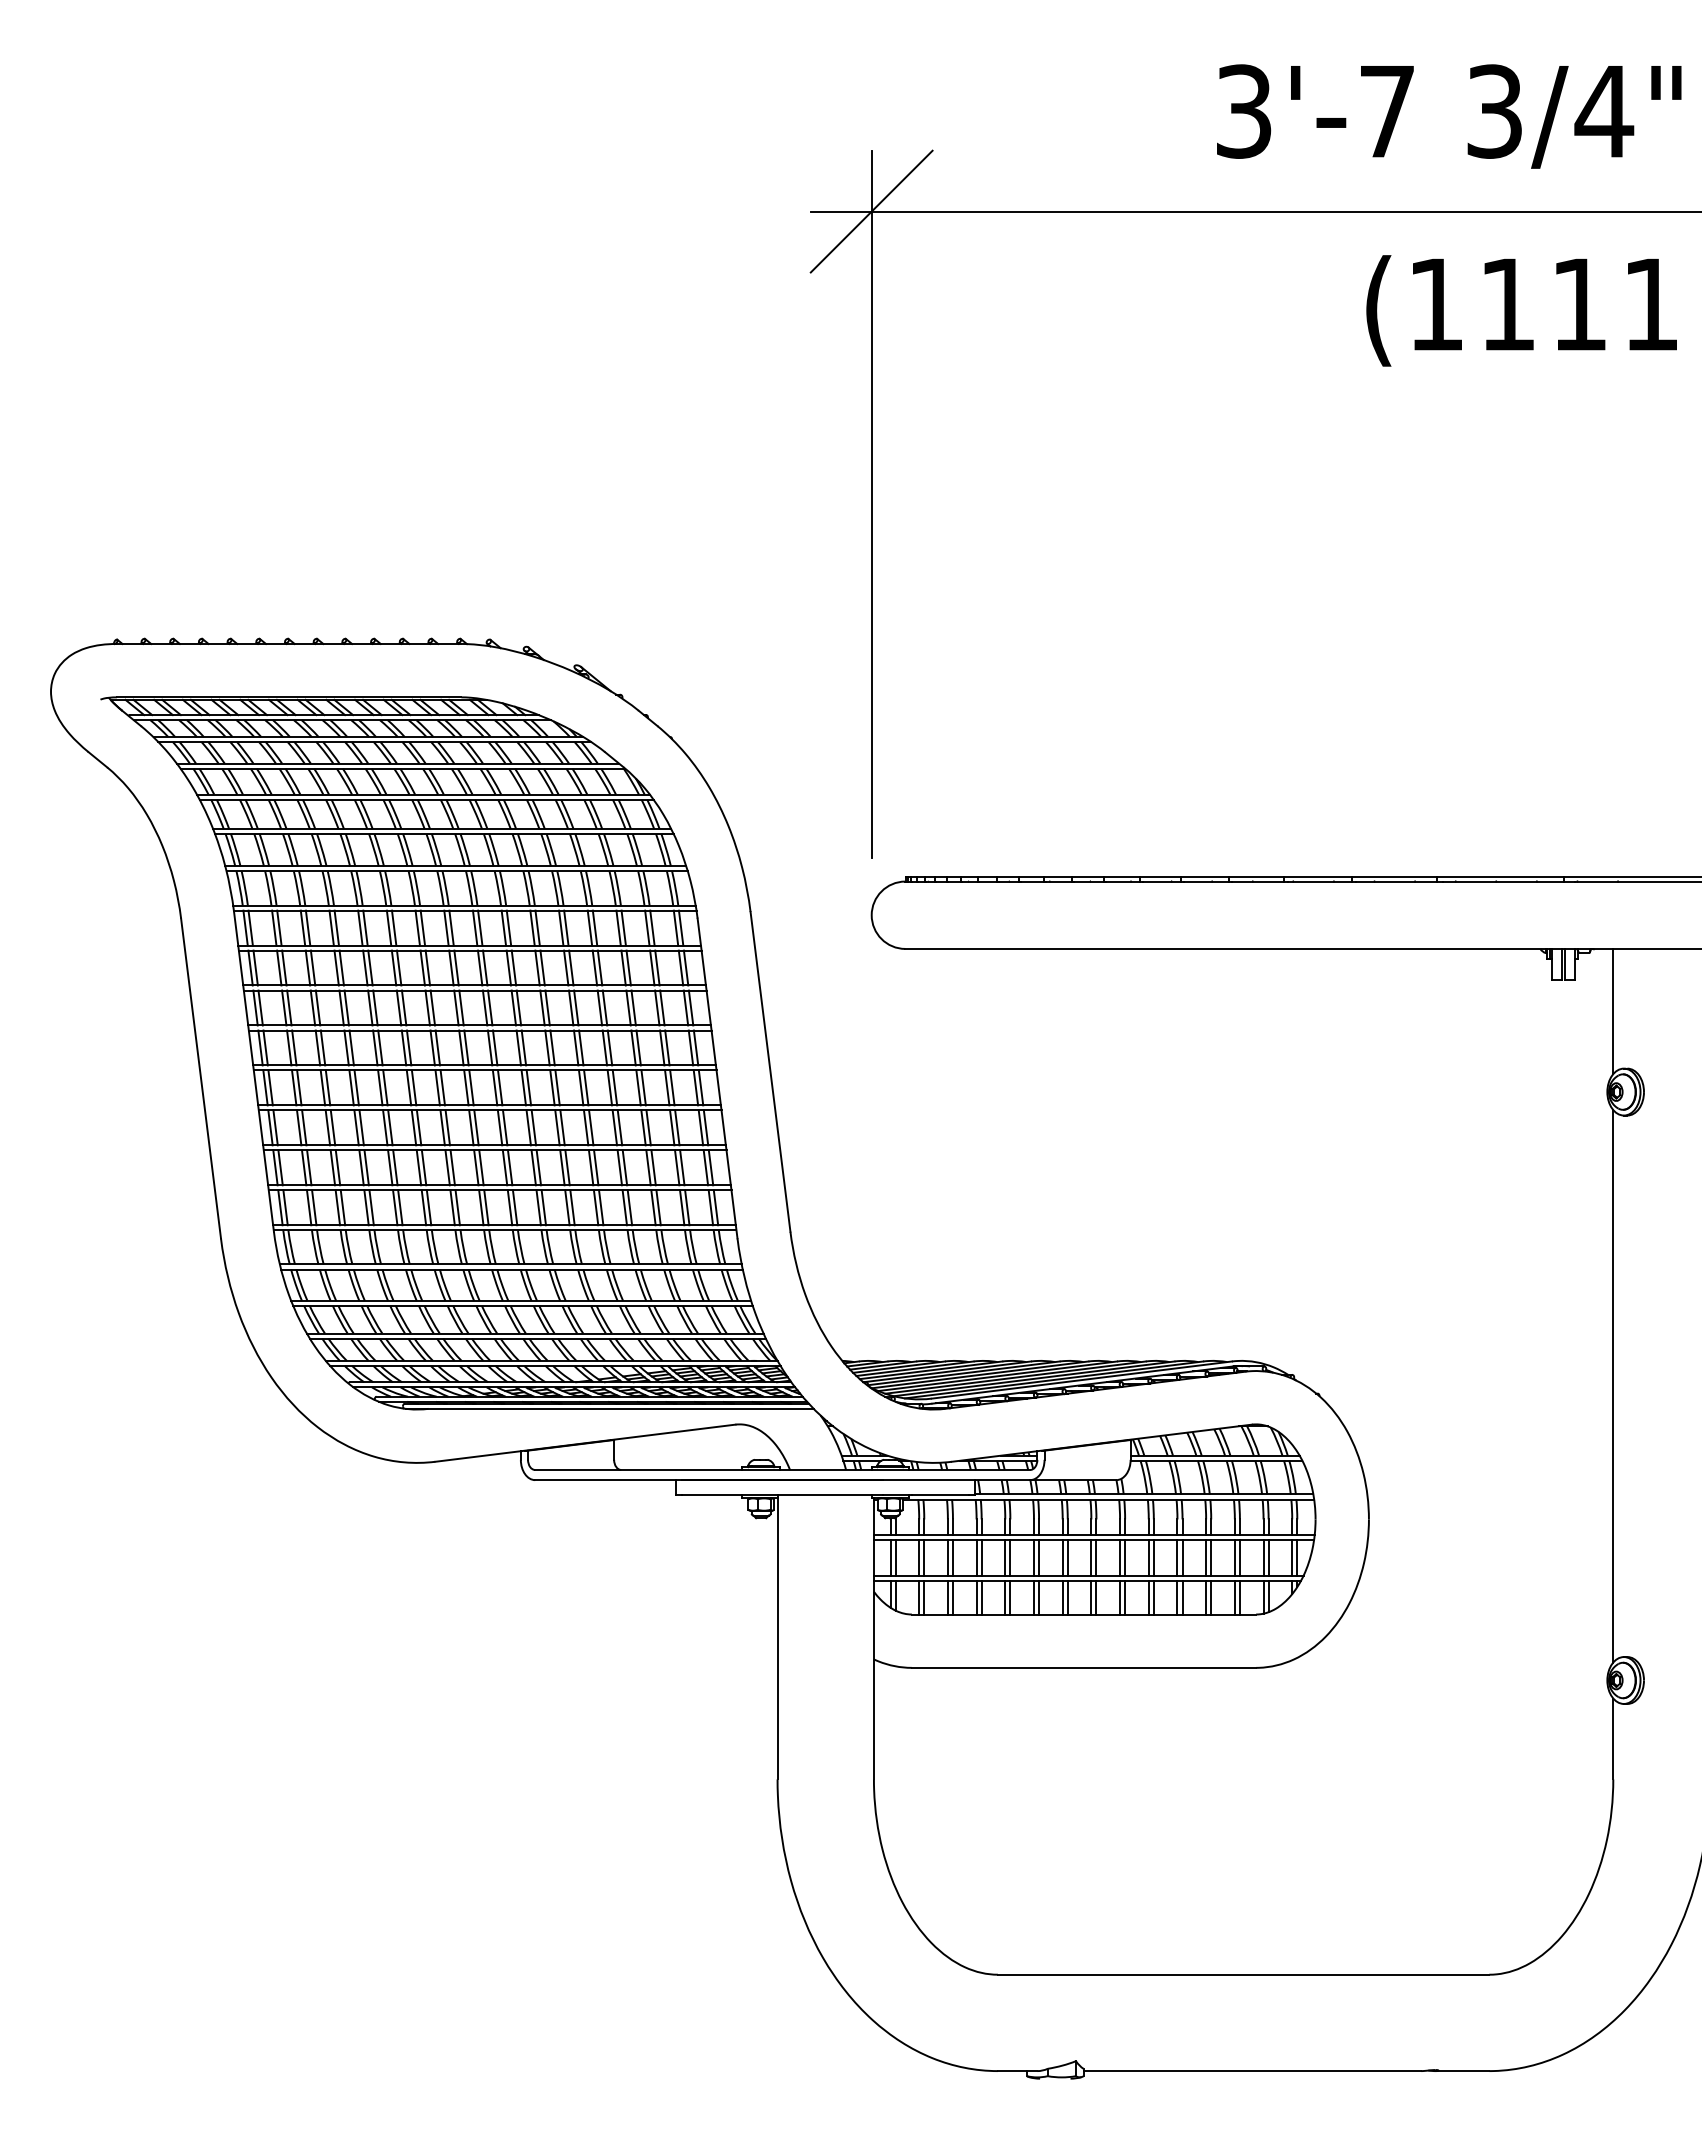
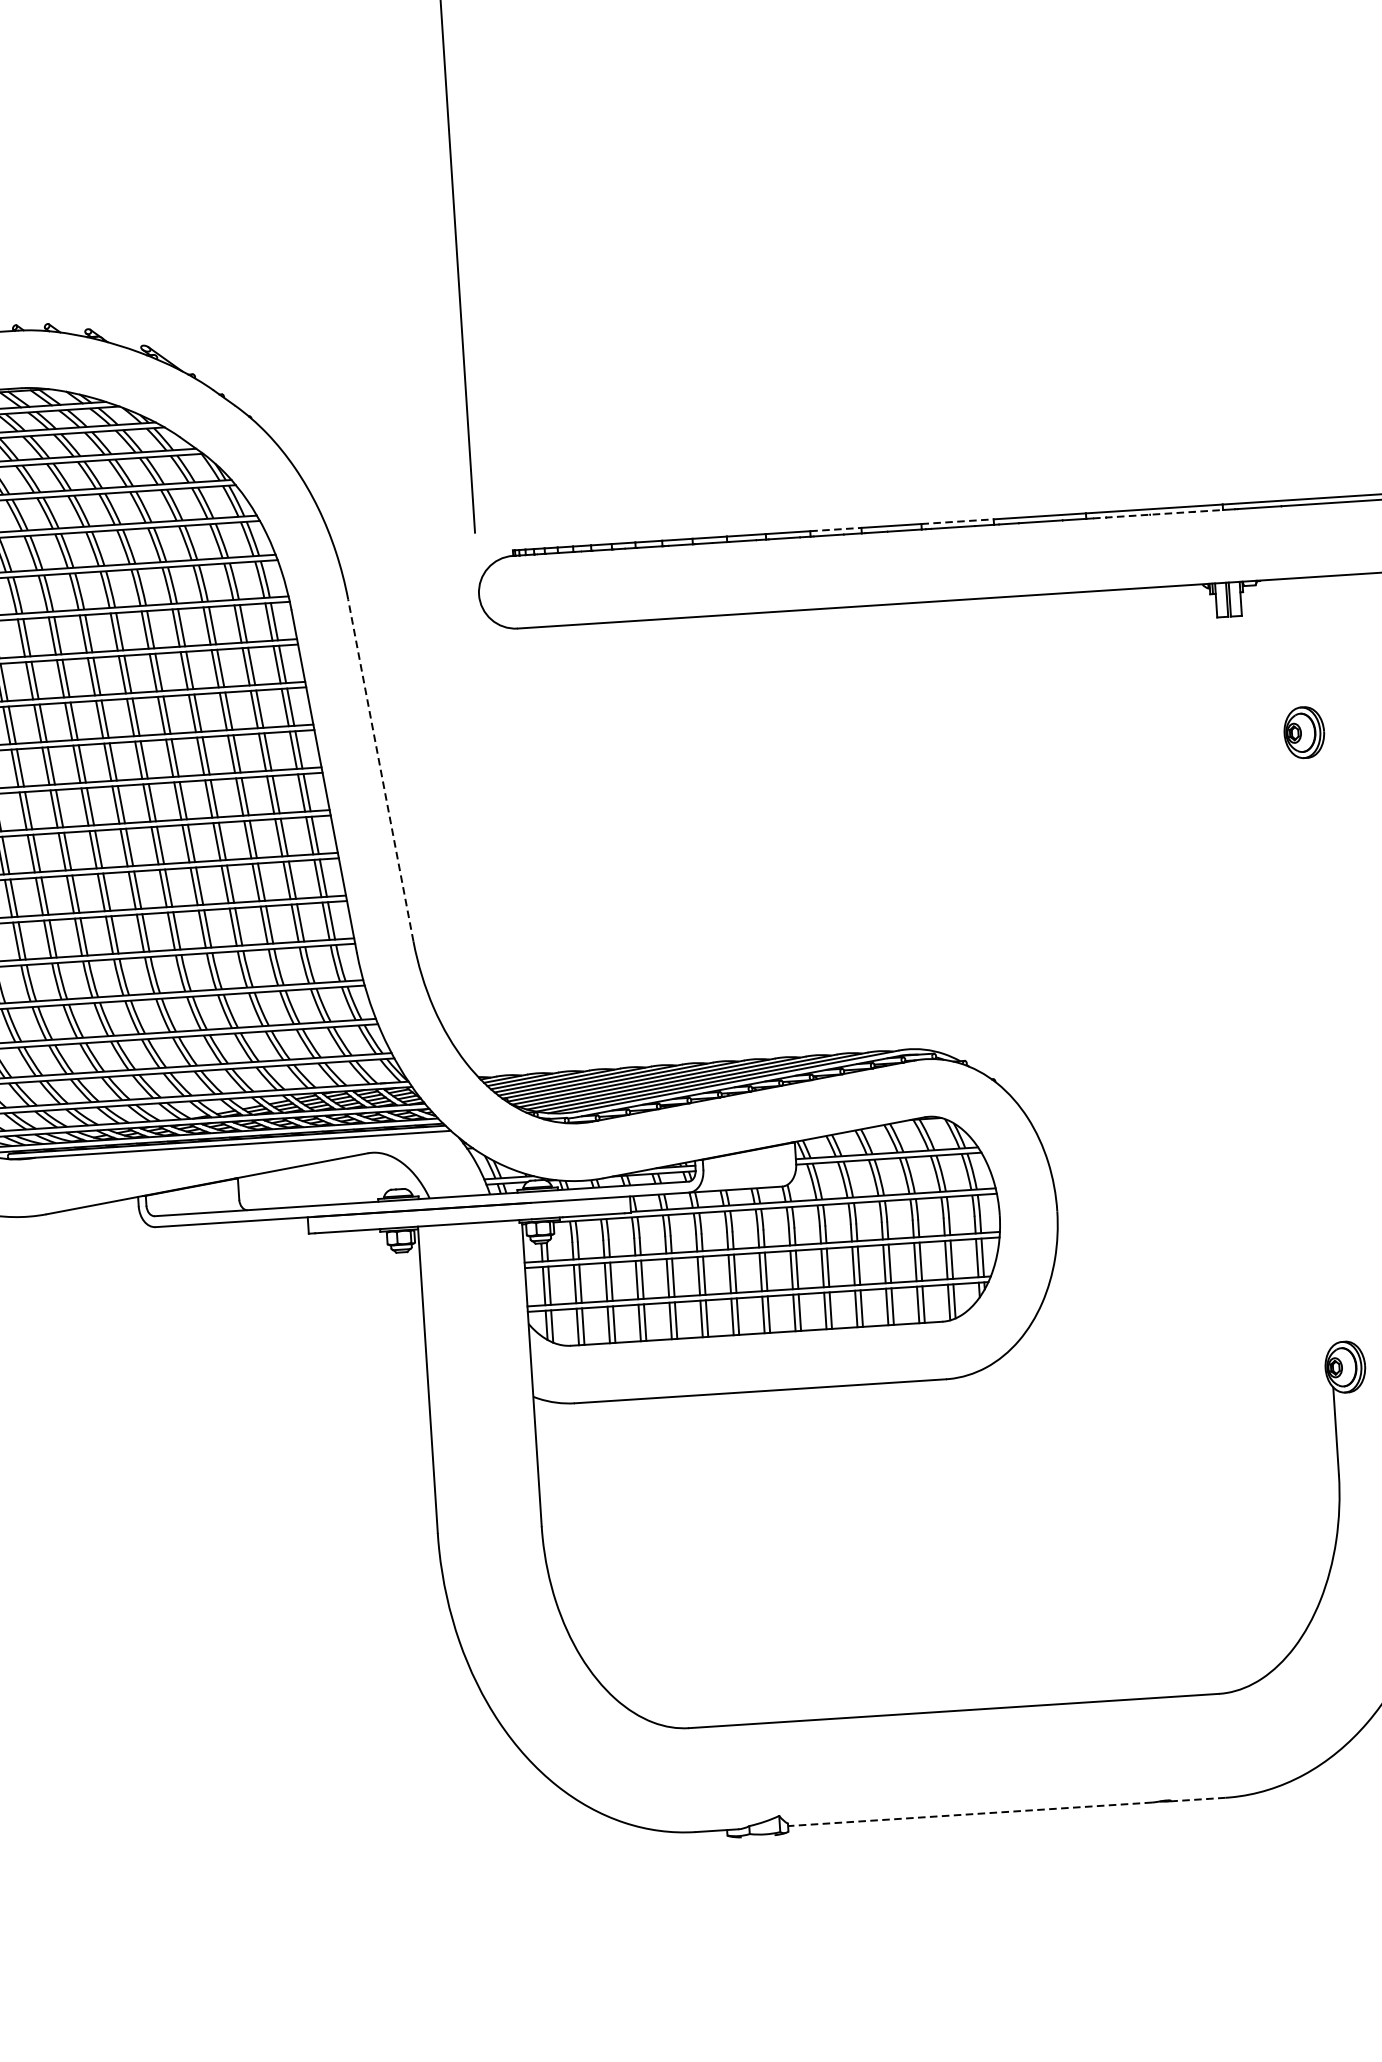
line: (1205, 876) -> (836, 529), solid -> dashed
line: (1318, 876) -> (958, 521), solid -> dashed
line: (1504, 881) -> (1158, 514), solid -> dashed
line: (1613, 1011) -> (1285, 646), removed
line: (770, 1071) -> (380, 770), solid -> dashed
line: (1613, 1386) -> (1311, 1050), removed
line: (1252, 2071) -> (970, 1814), solid -> dashed
line: (1462, 2071) -> (1196, 1800), solid -> dashed

